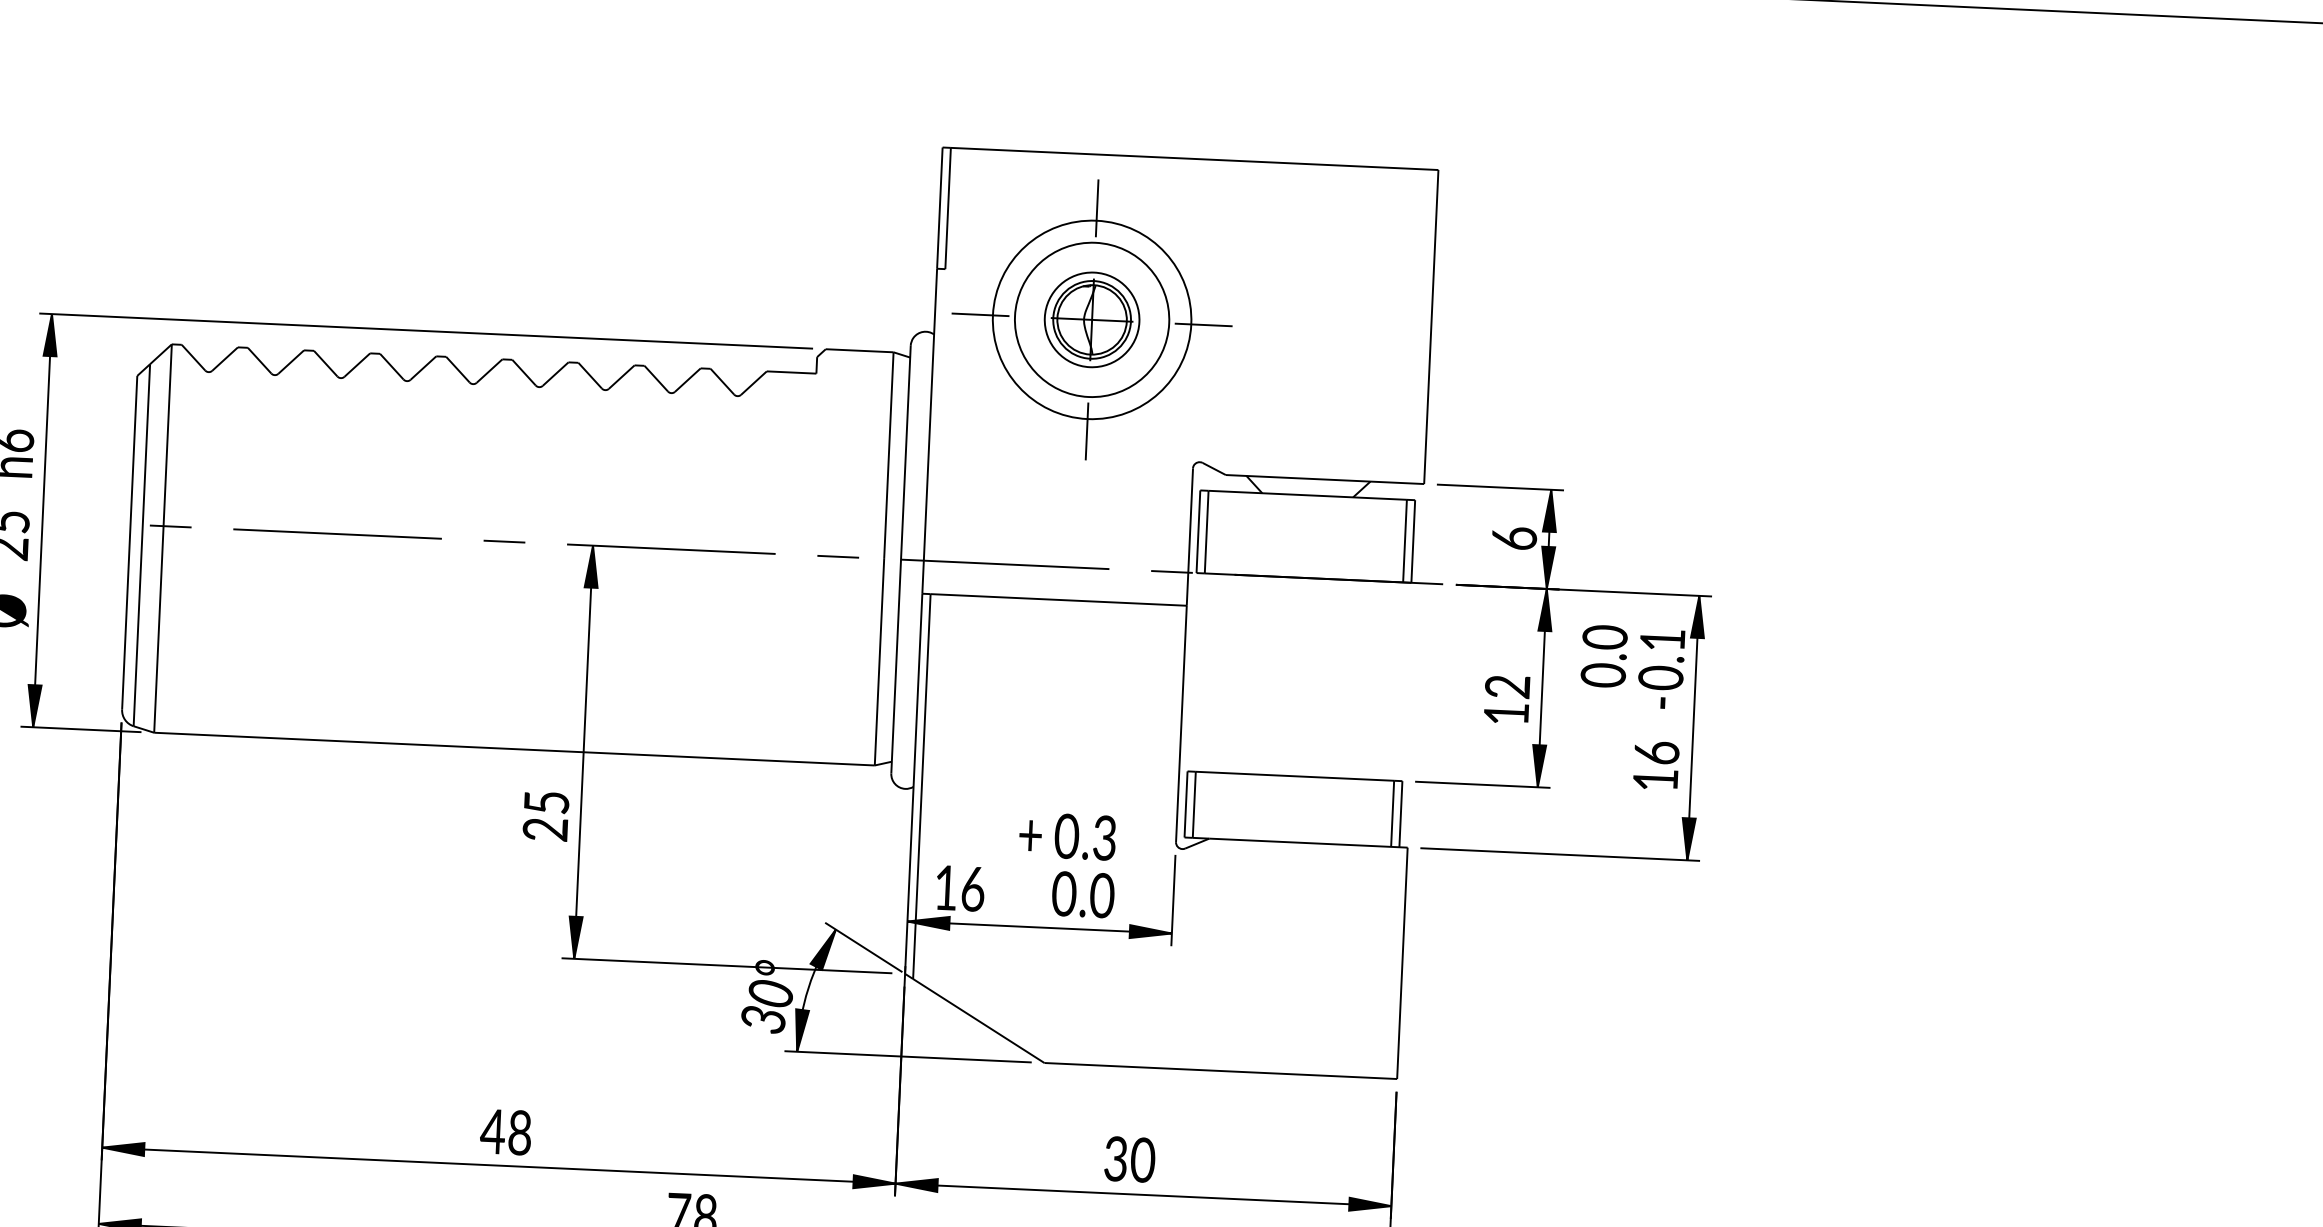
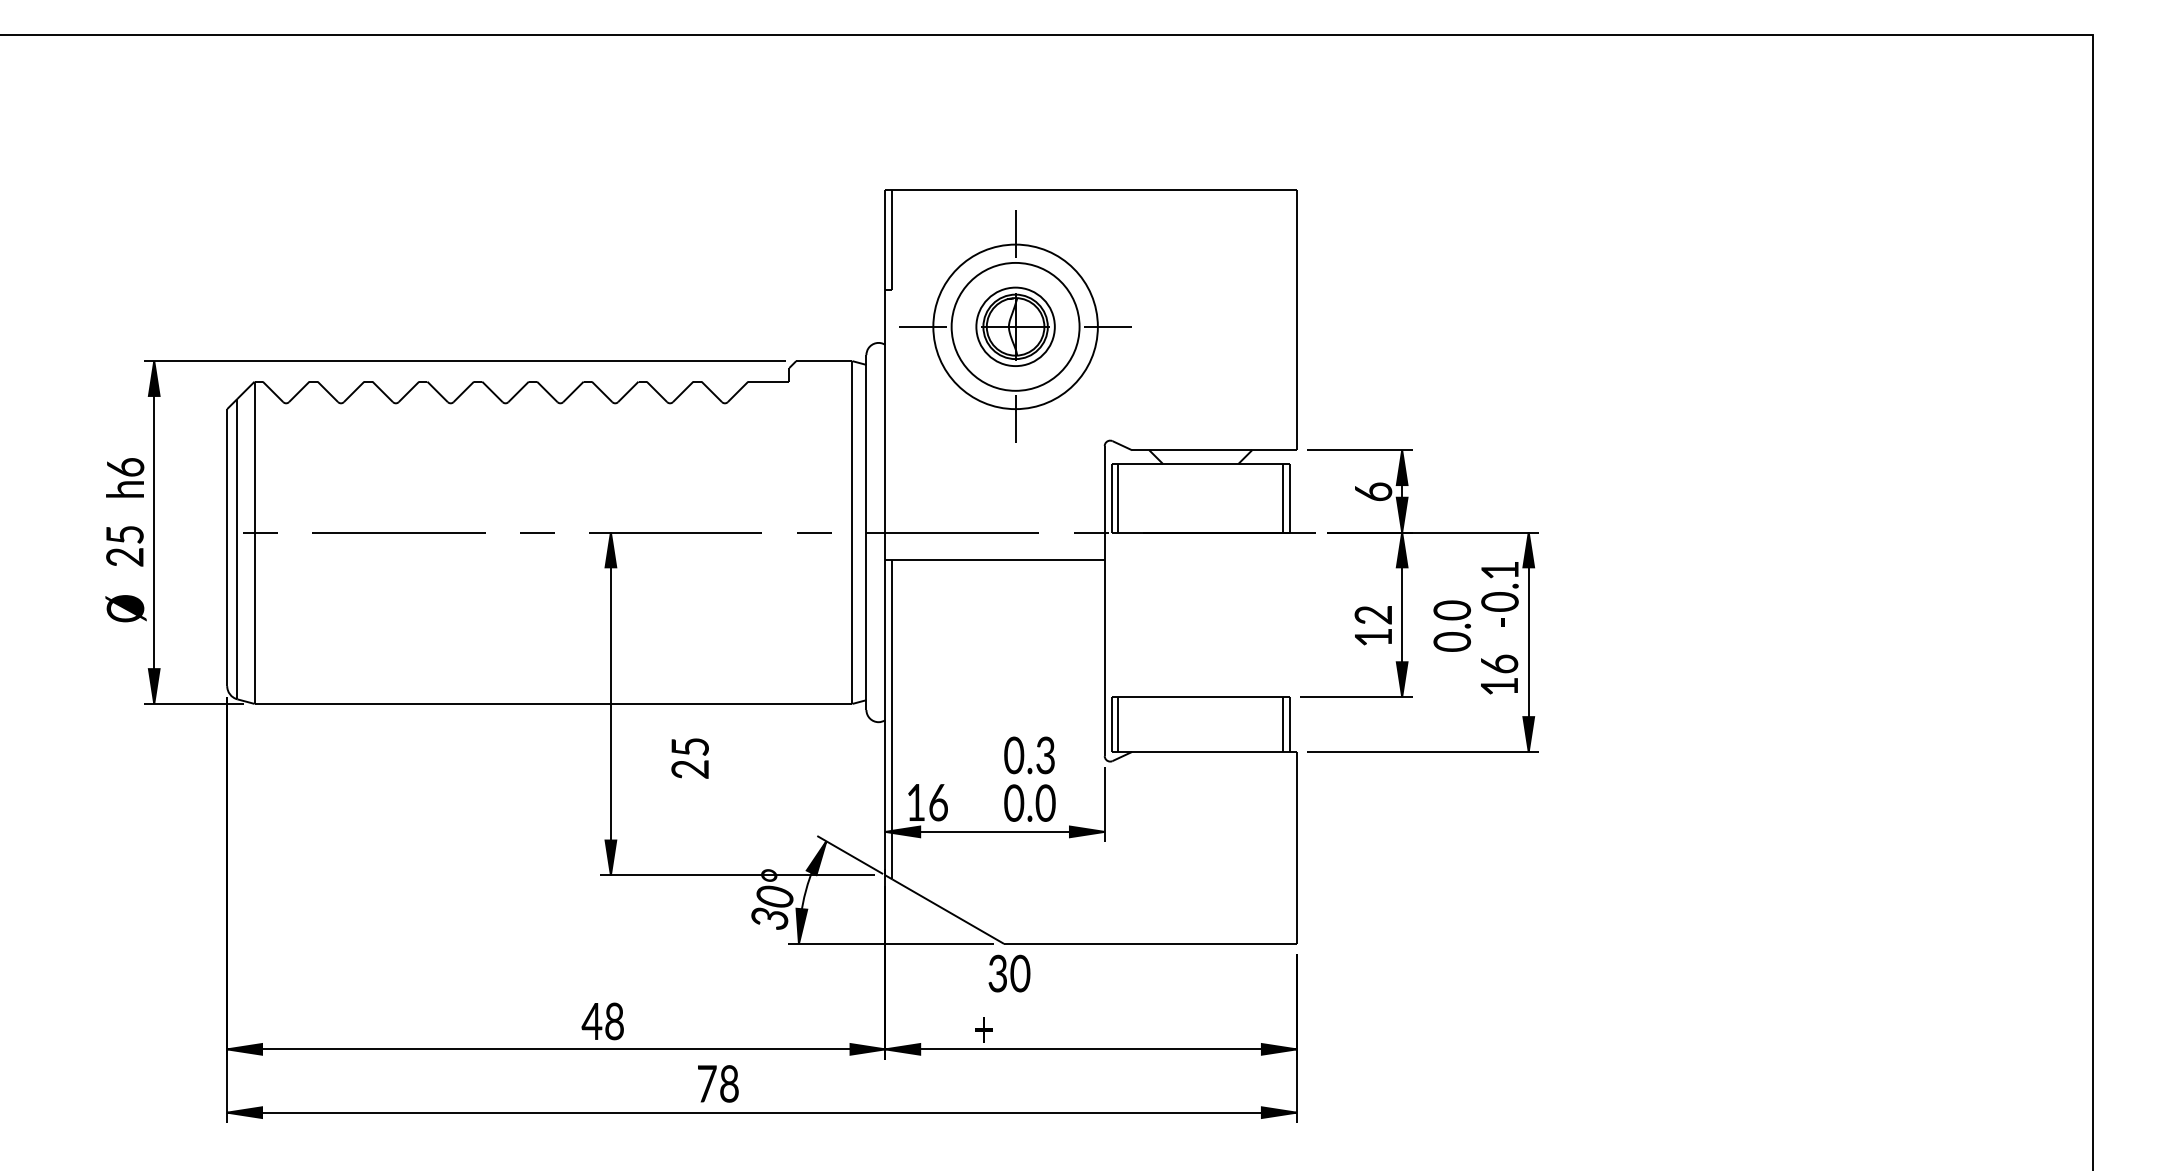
text: (1603, 655) -> (1451, 625), moved
text: (545, 816) -> (689, 758), moved
text: (1029, 834) -> (983, 1029), moved
text: (505, 1132) -> (602, 1021), moved
text: (1129, 1159) -> (1009, 973), moved

